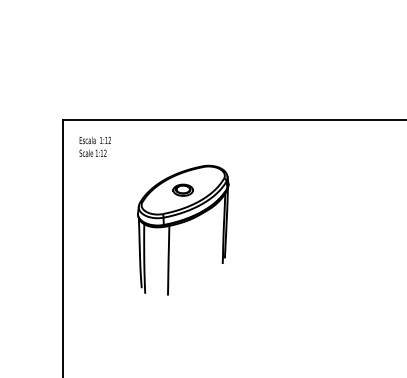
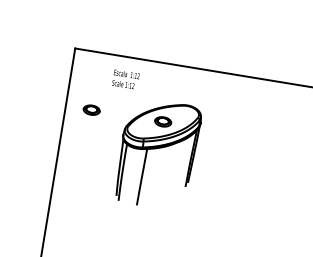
text: (94, 146) -> (125, 79), moved
part: (94, 189) -> (91, 109), added

